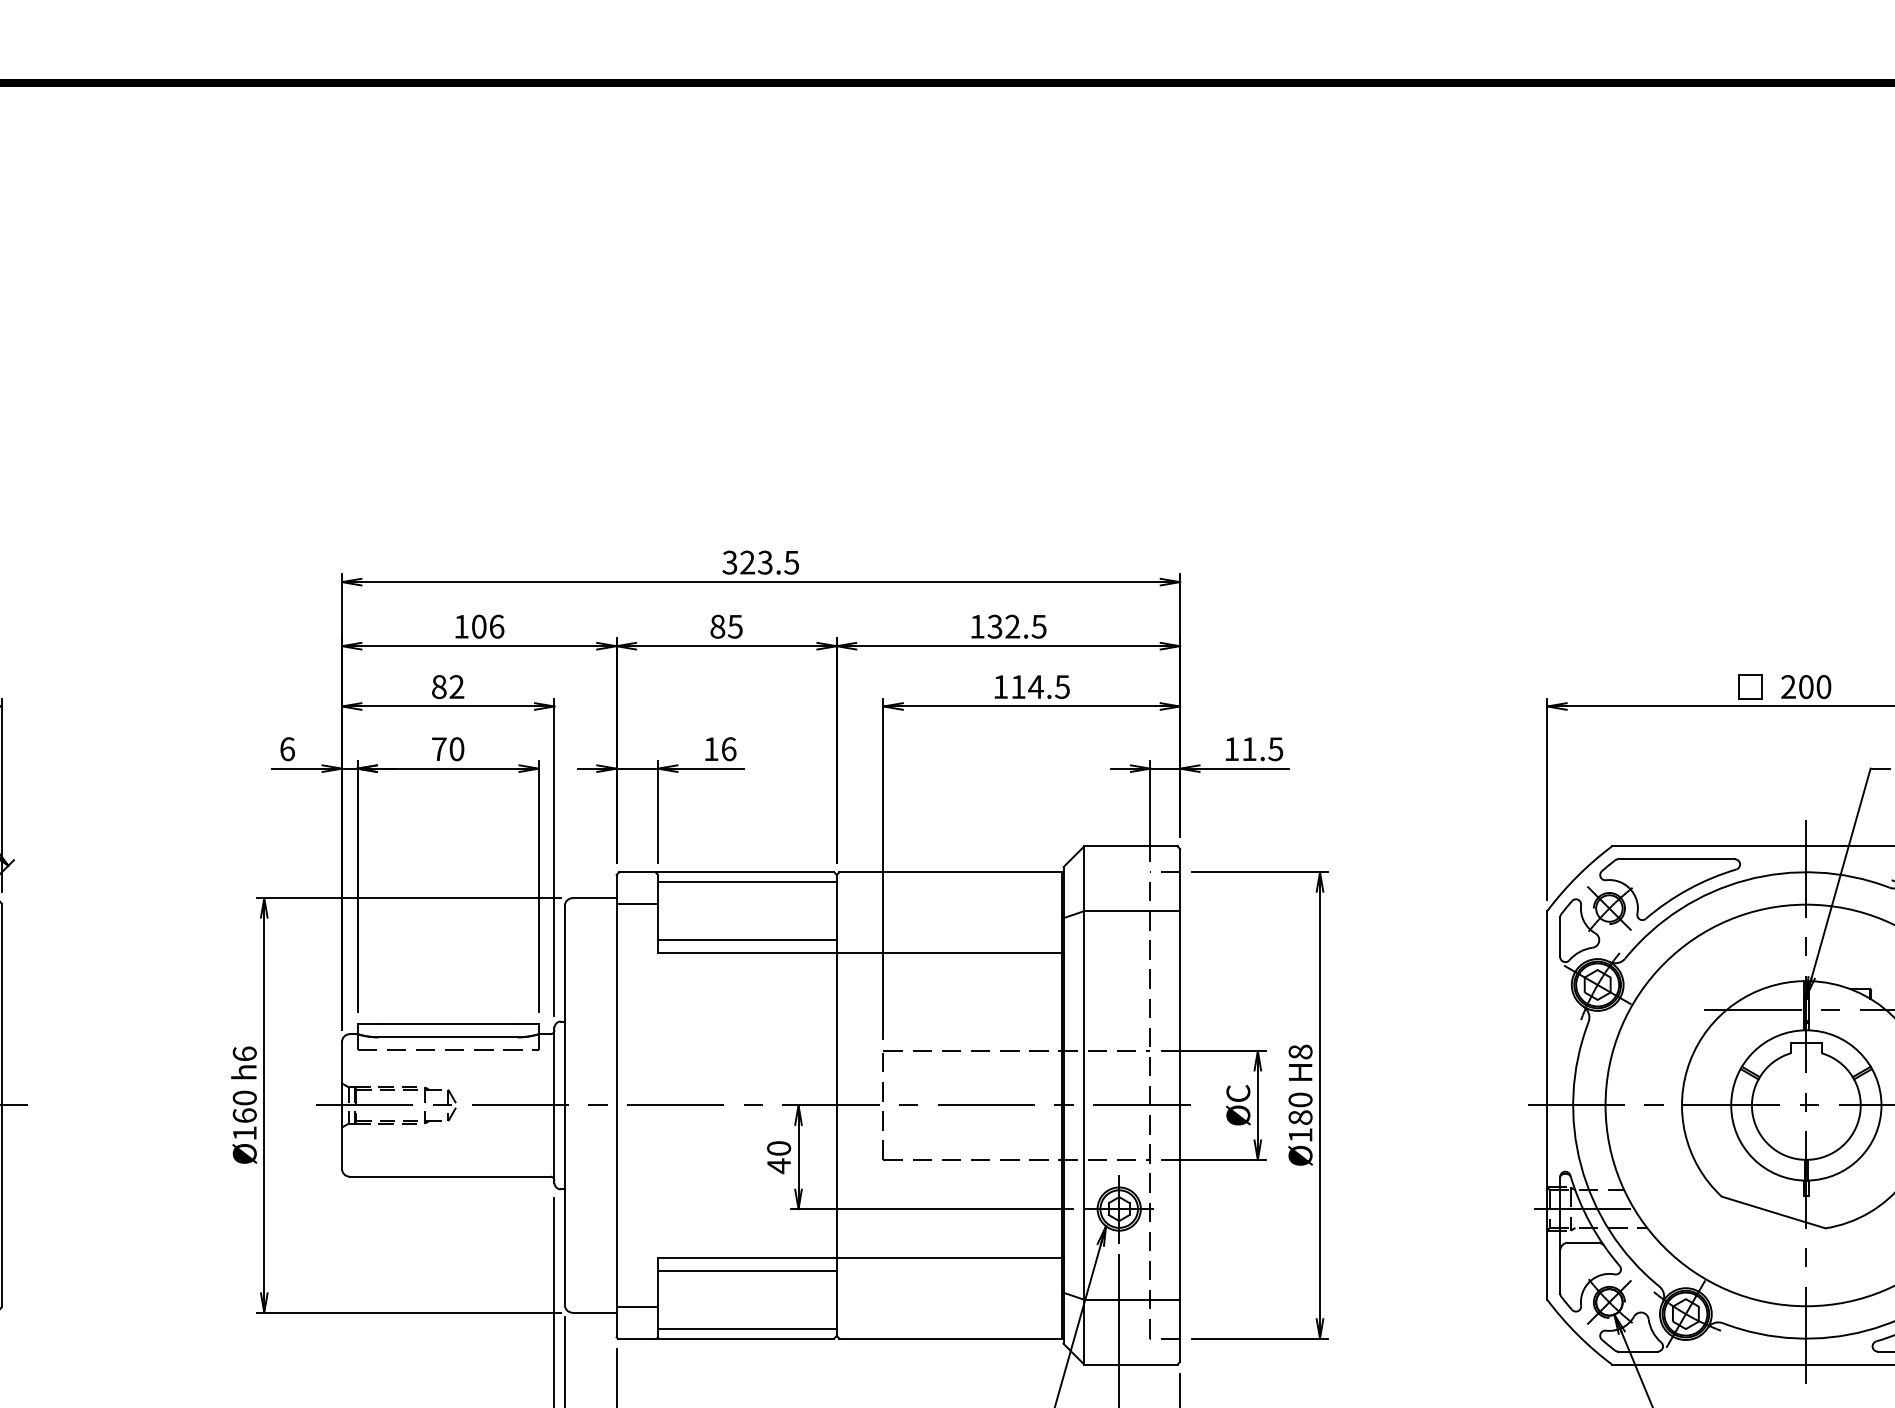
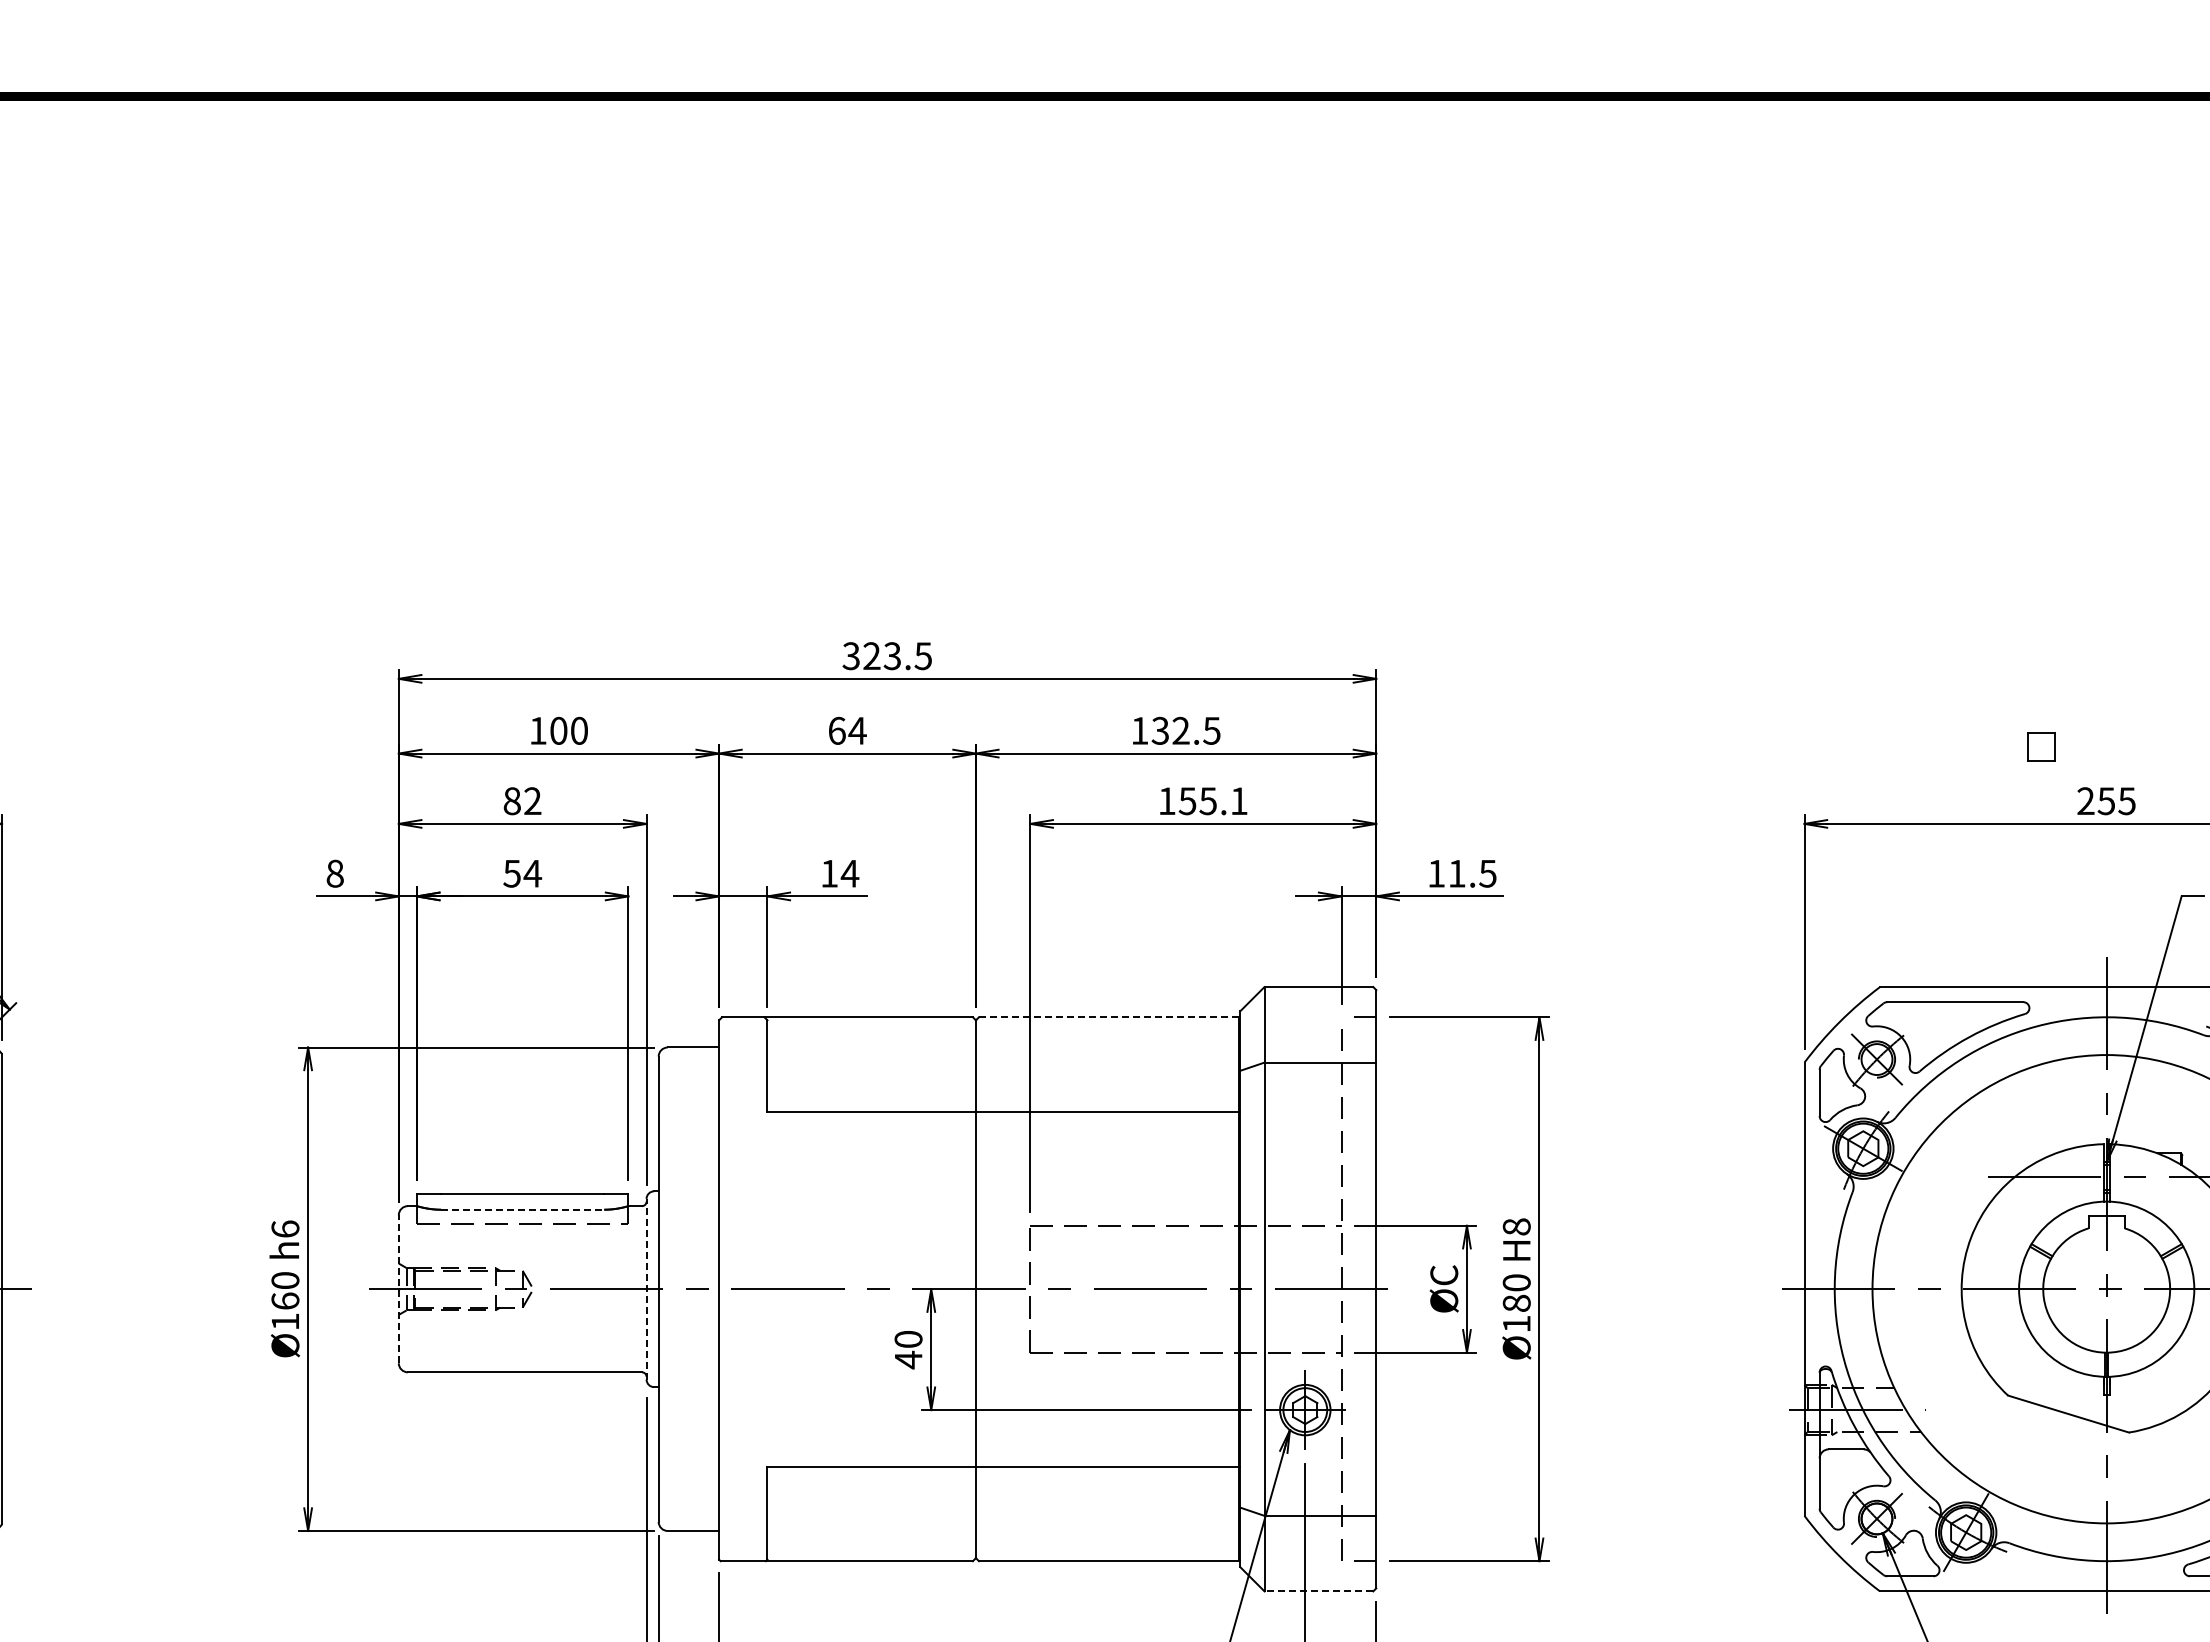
text: (496, 626) -> (579, 730), 106 -> 100
text: (726, 626) -> (847, 730), 85 -> 64
part: (1750, 686) -> (2041, 746), moved
text: (1039, 687) -> (1212, 801), 114.5 -> 155.1
text: (1814, 687) -> (2116, 801), 200 -> 255
text: (286, 749) -> (334, 873), 6 -> 8
text: (448, 749) -> (522, 873), 70 -> 54
text: (728, 749) -> (849, 873), 16 -> 14
line: (951, 872) -> (1109, 1017), solid -> dashed
line: (747, 881) -> (871, 1028), removed
line: (637, 903) -> (743, 1053), removed
line: (747, 939) -> (871, 1095), removed
line: (448, 1037) -> (522, 1209), solid -> dashed
line: (341, 1104) -> (398, 1288), solid -> dashed
line: (554, 1104) -> (646, 1288), solid -> dashed
line: (747, 1271) -> (871, 1482), removed
line: (637, 1307) -> (743, 1524), removed
line: (747, 1329) -> (871, 1550), removed
line: (1130, 1364) -> (1318, 1591), solid -> dashed

